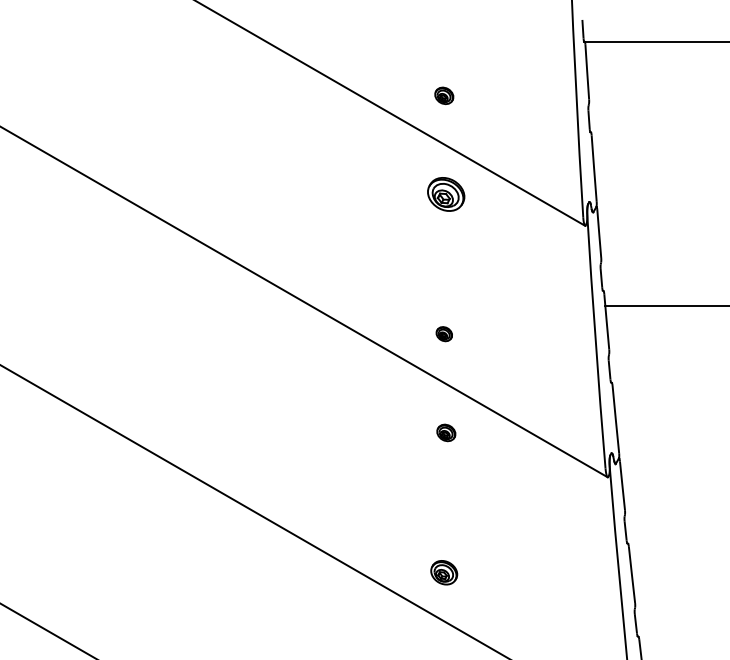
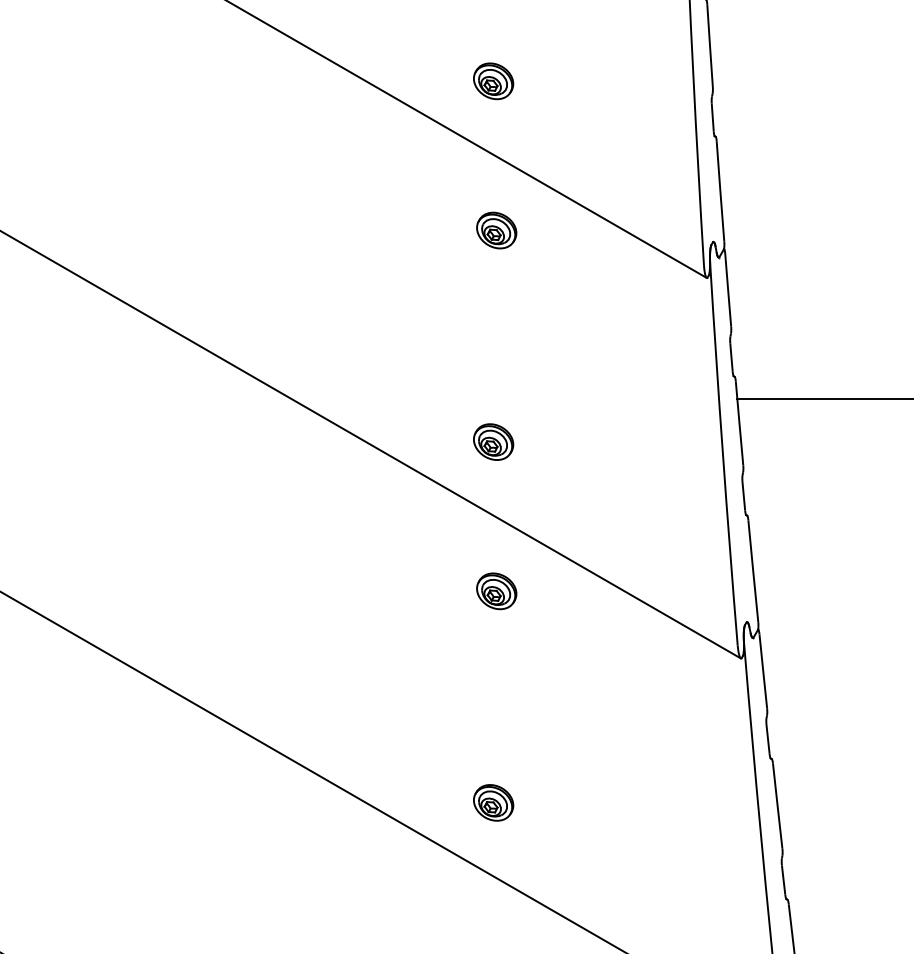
part: (444, 95) -> (494, 80), size x1.43
part: (446, 194) -> (497, 230), size x0.71
part: (444, 333) -> (494, 440), size x1.67
part: (446, 432) -> (497, 590), size x1.43

